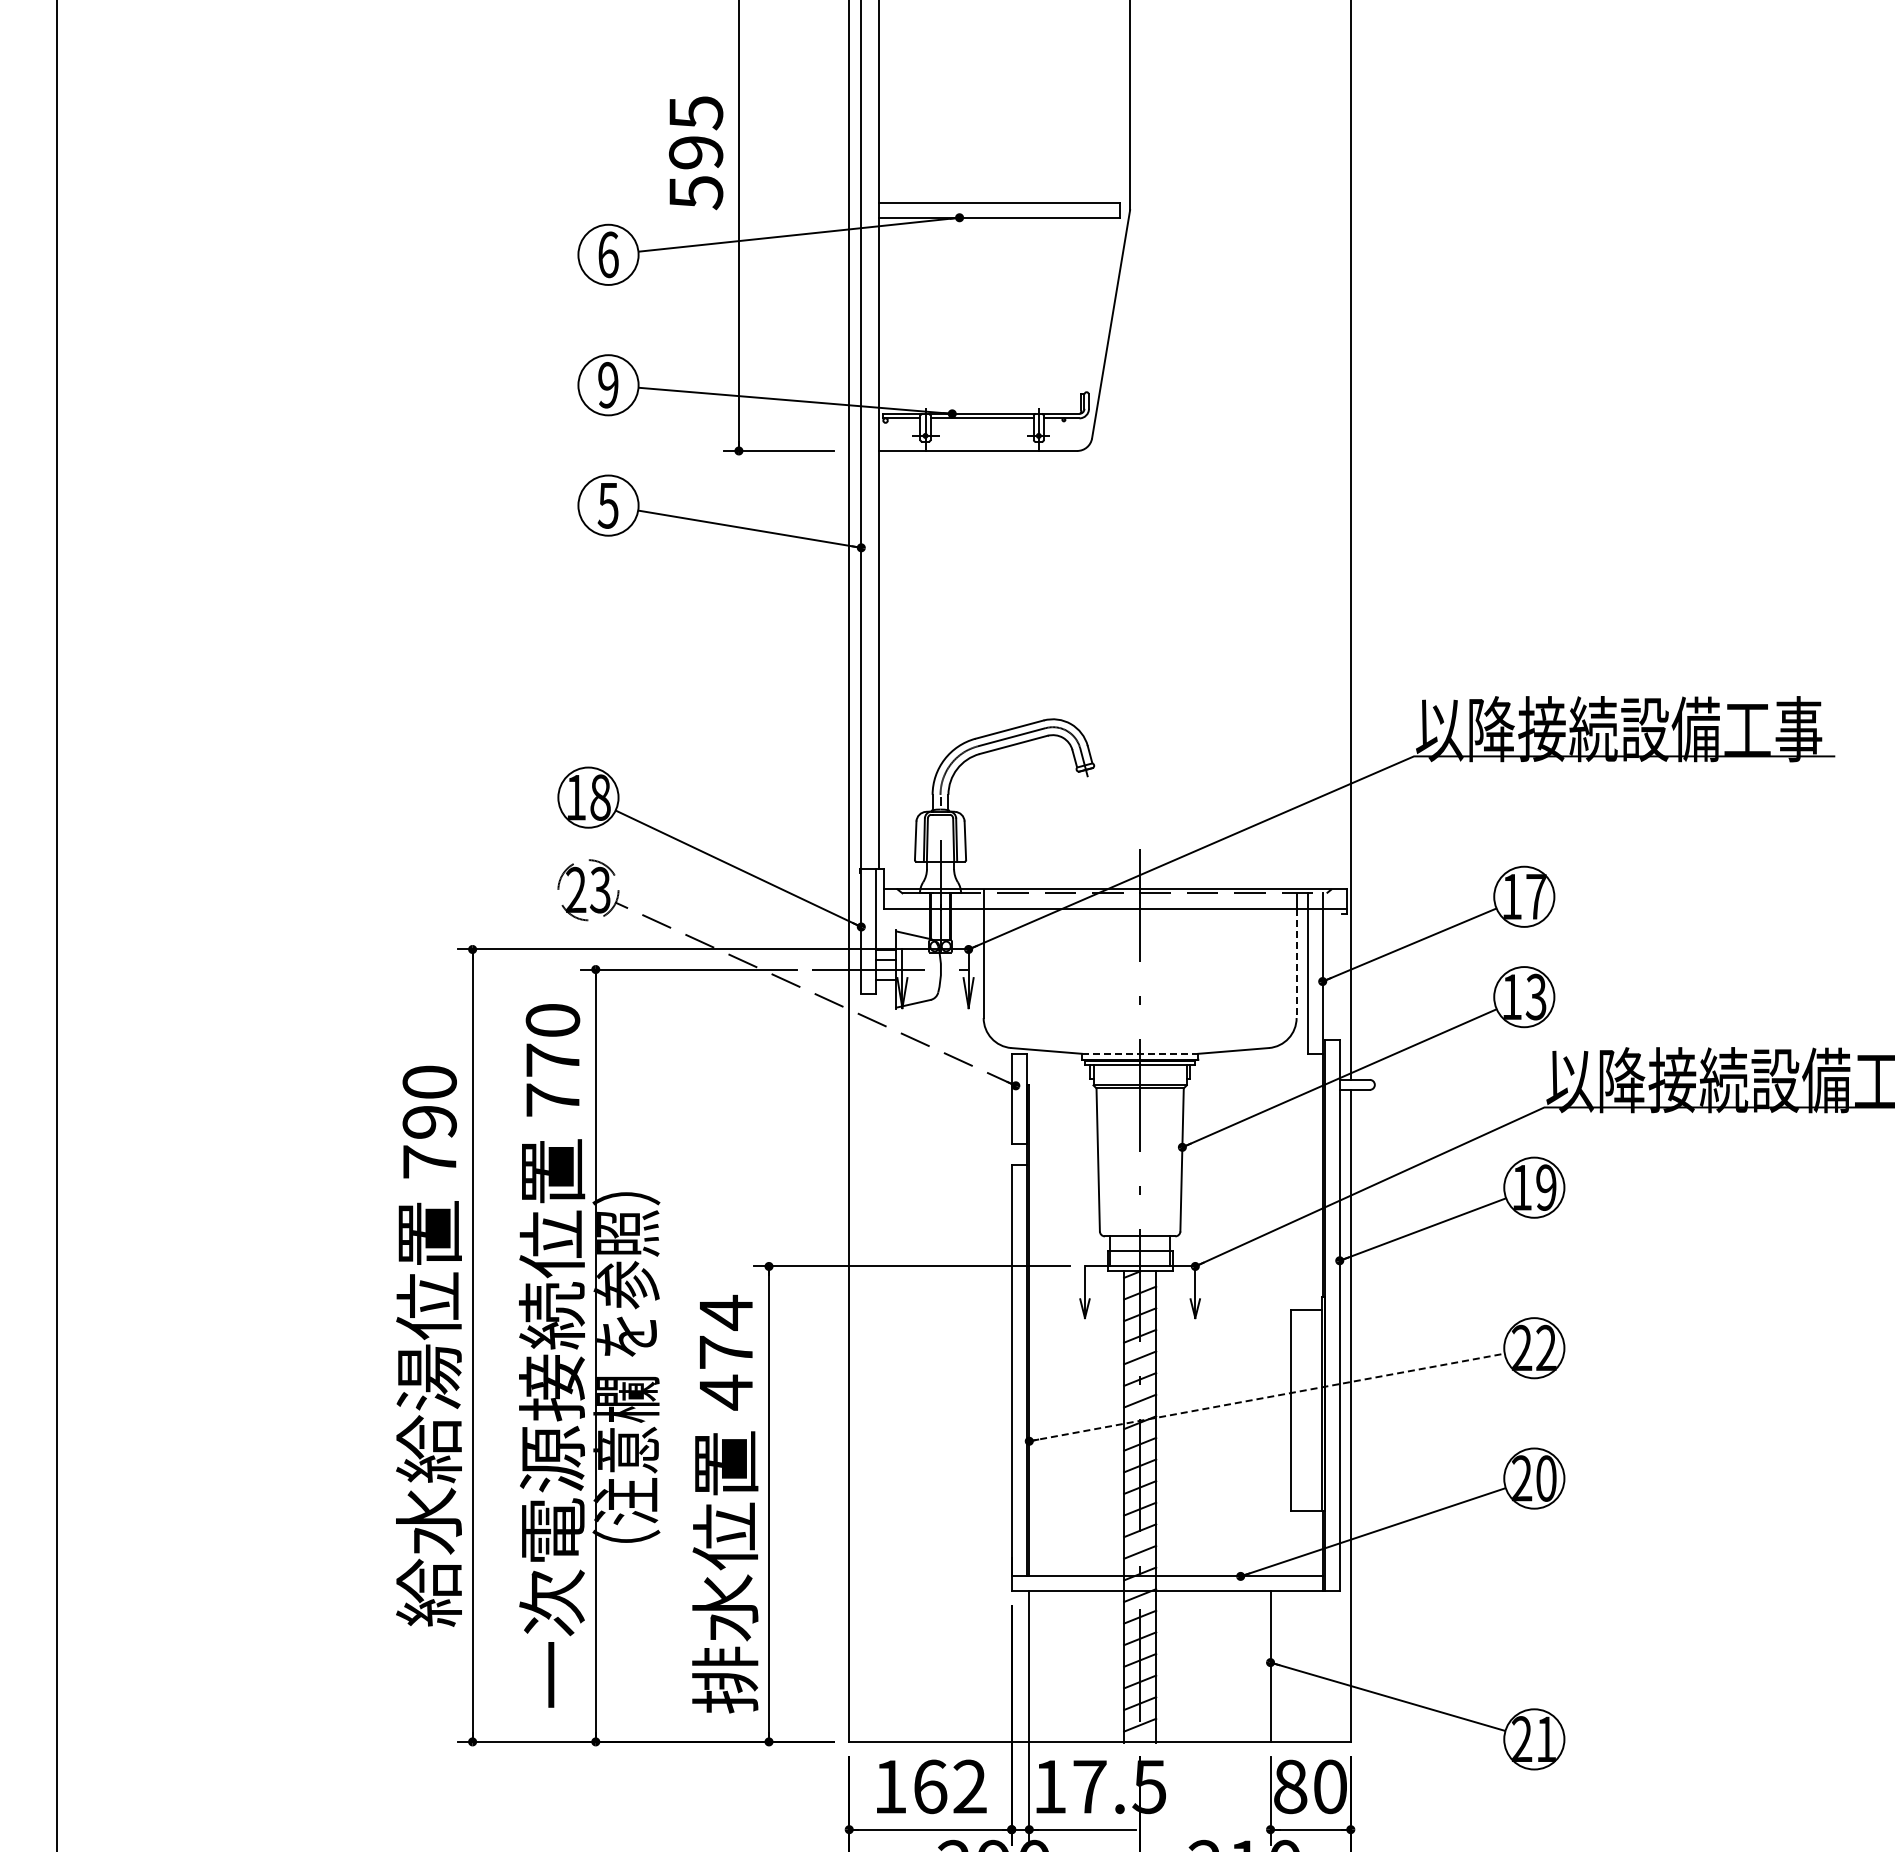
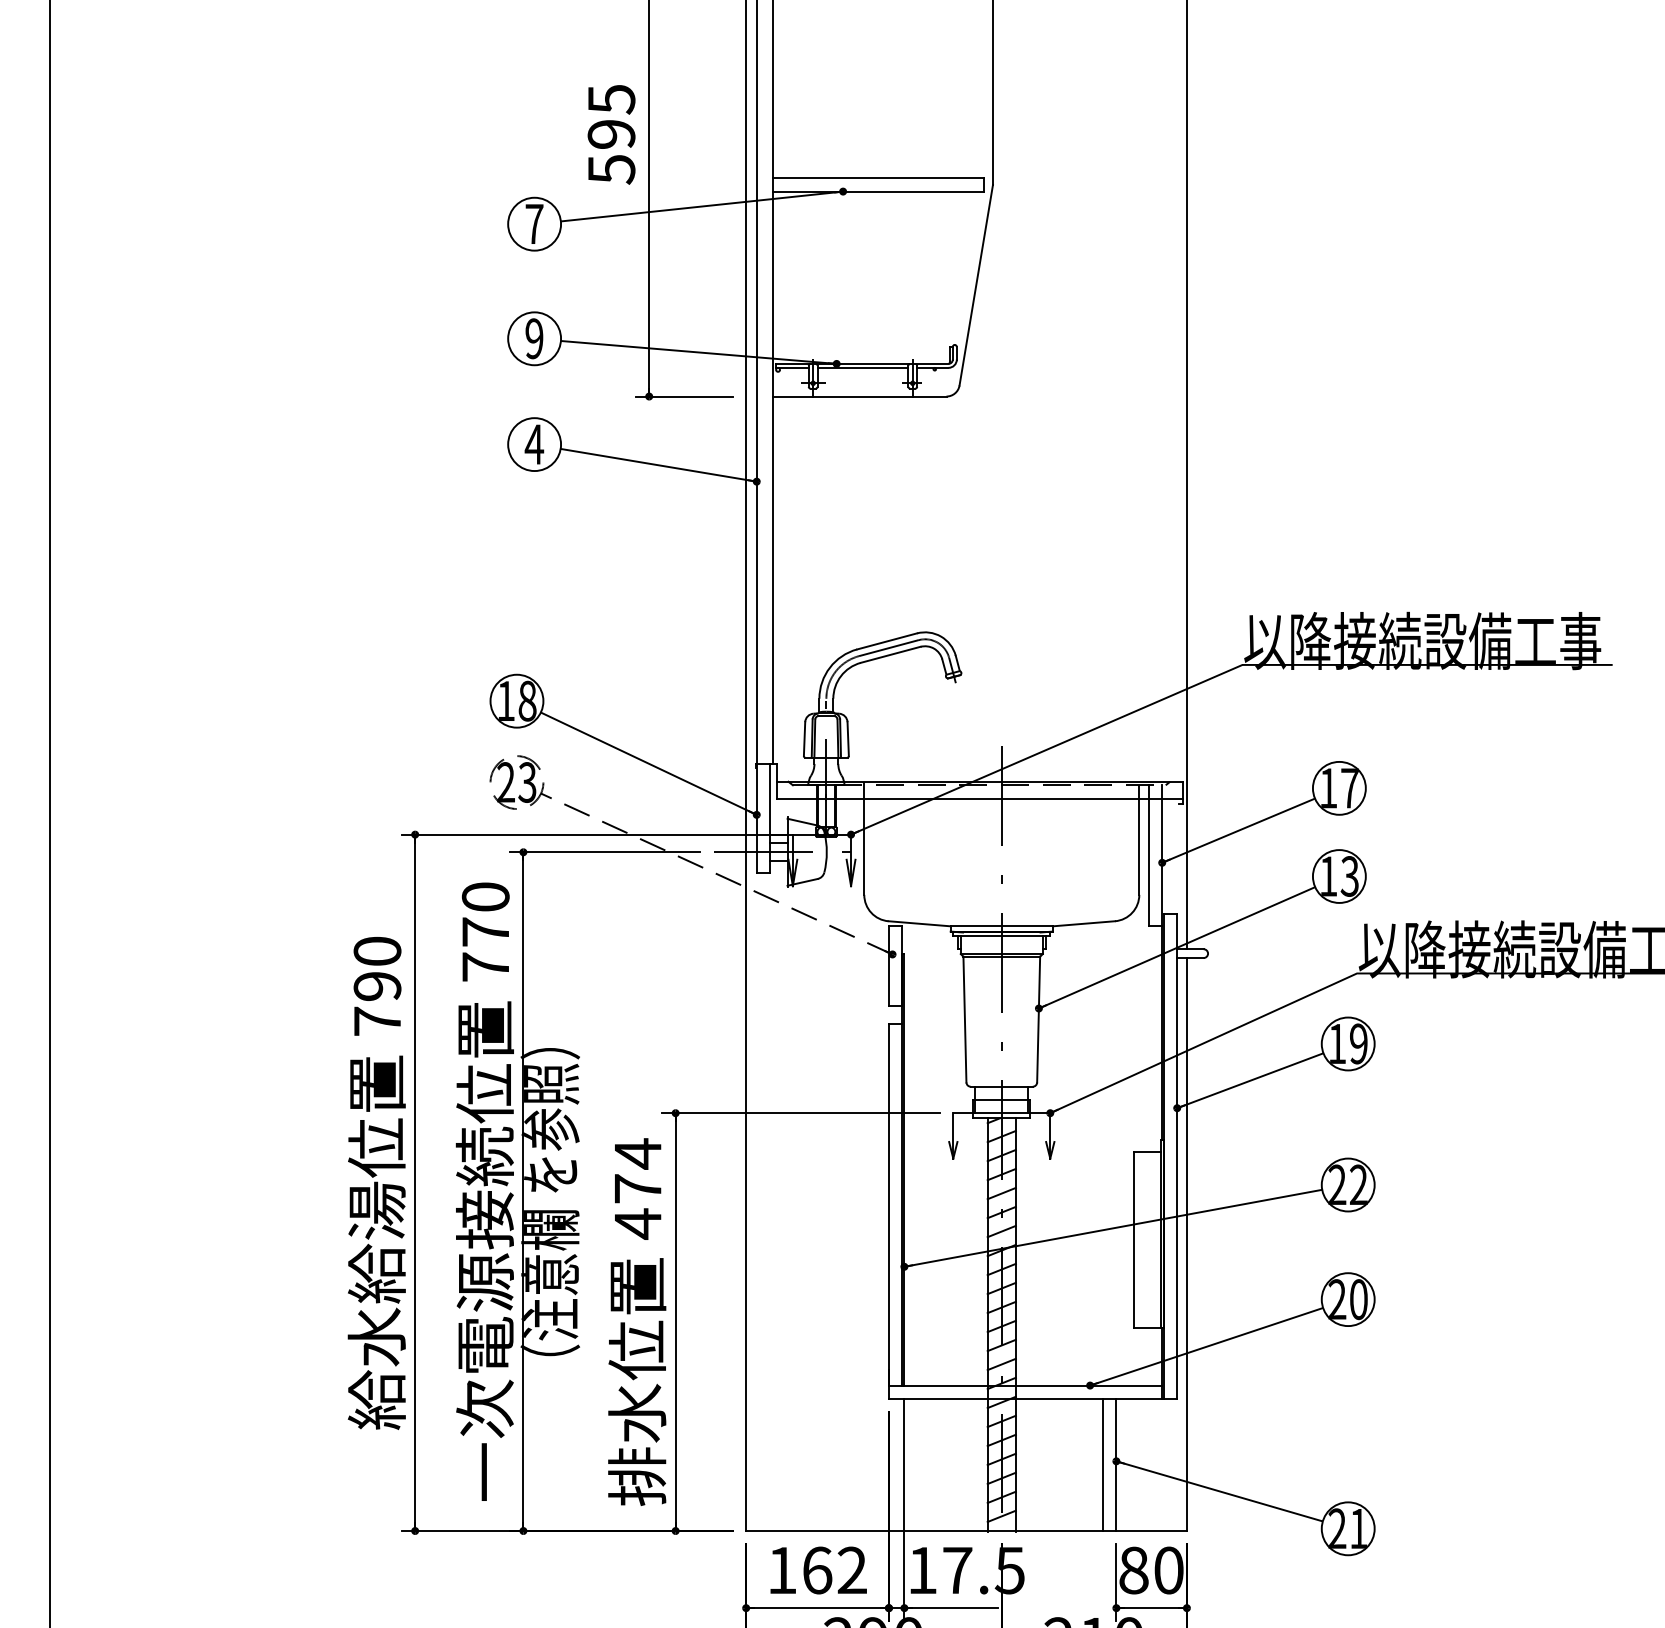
text: (608, 254) -> (534, 223), 6 -> 7
text: (608, 505) -> (534, 444), 5 -> 4
line: (1296, 964) -> (1139, 847), dashed -> solid
line: (1140, 1053) -> (1002, 926), dashed -> solid
line: (1267, 1397) -> (1113, 1228), dashed -> solid
line: (1255, 1666) -> (1103, 1464), added

